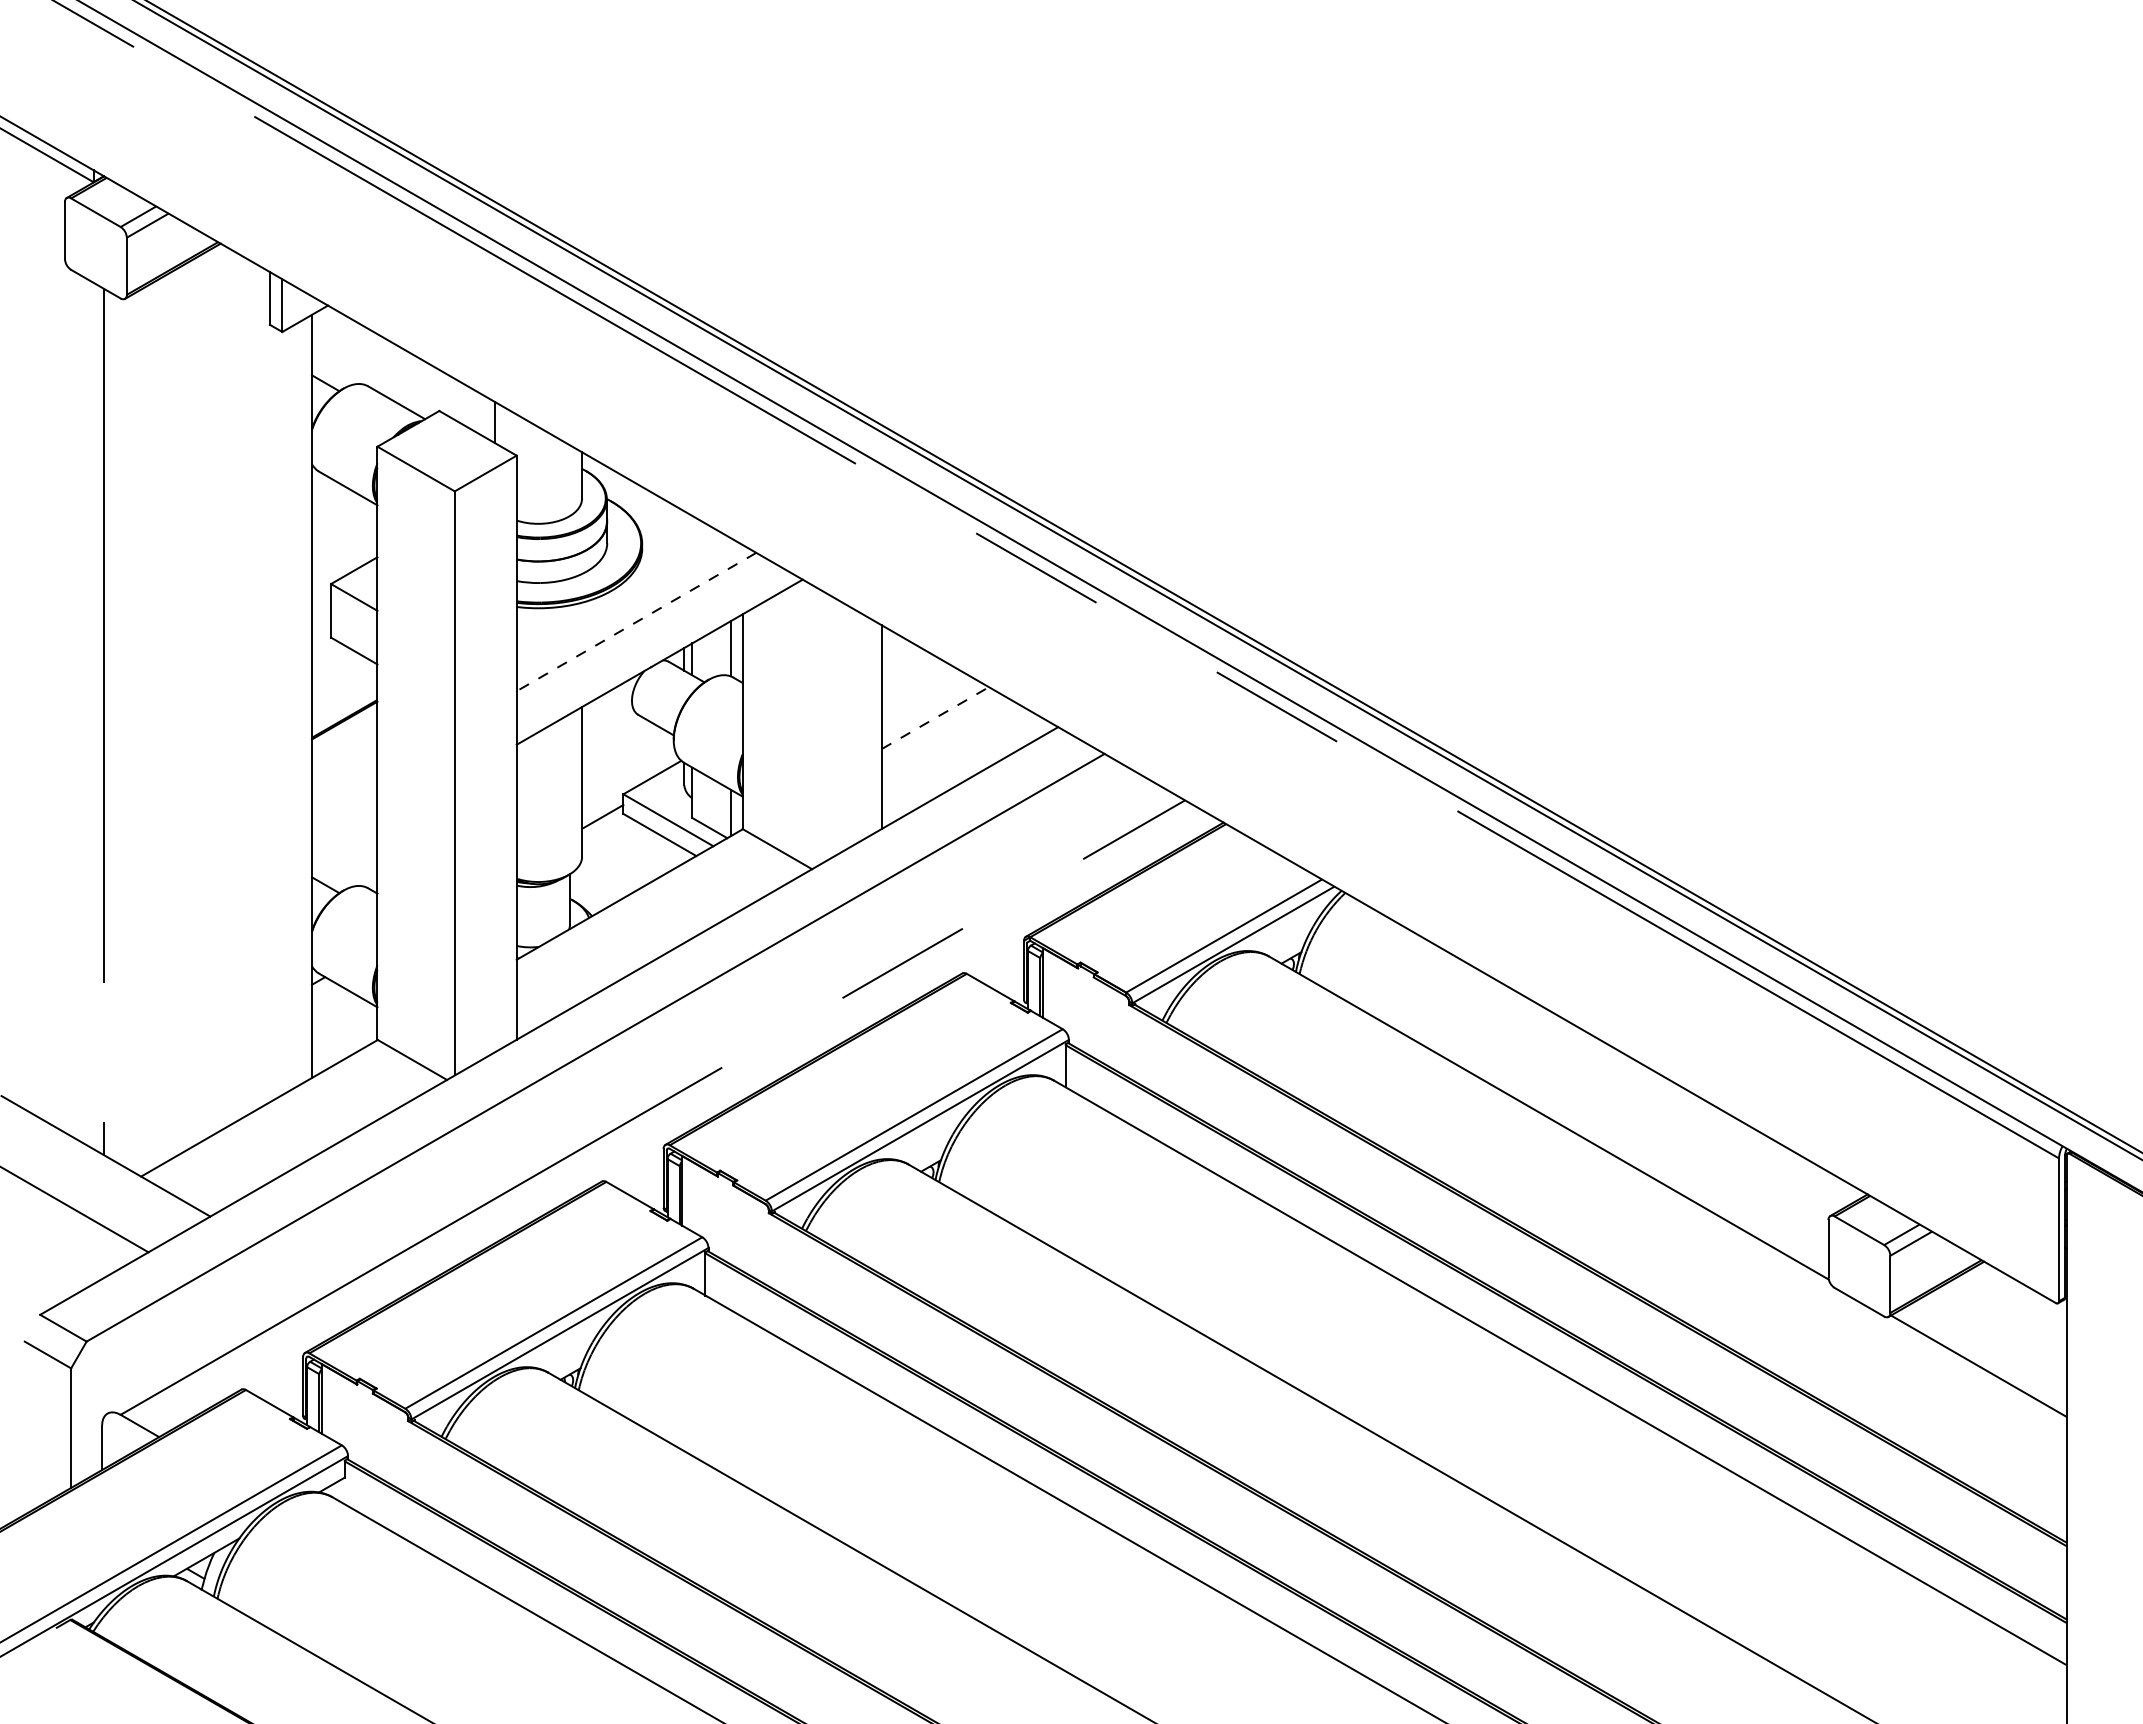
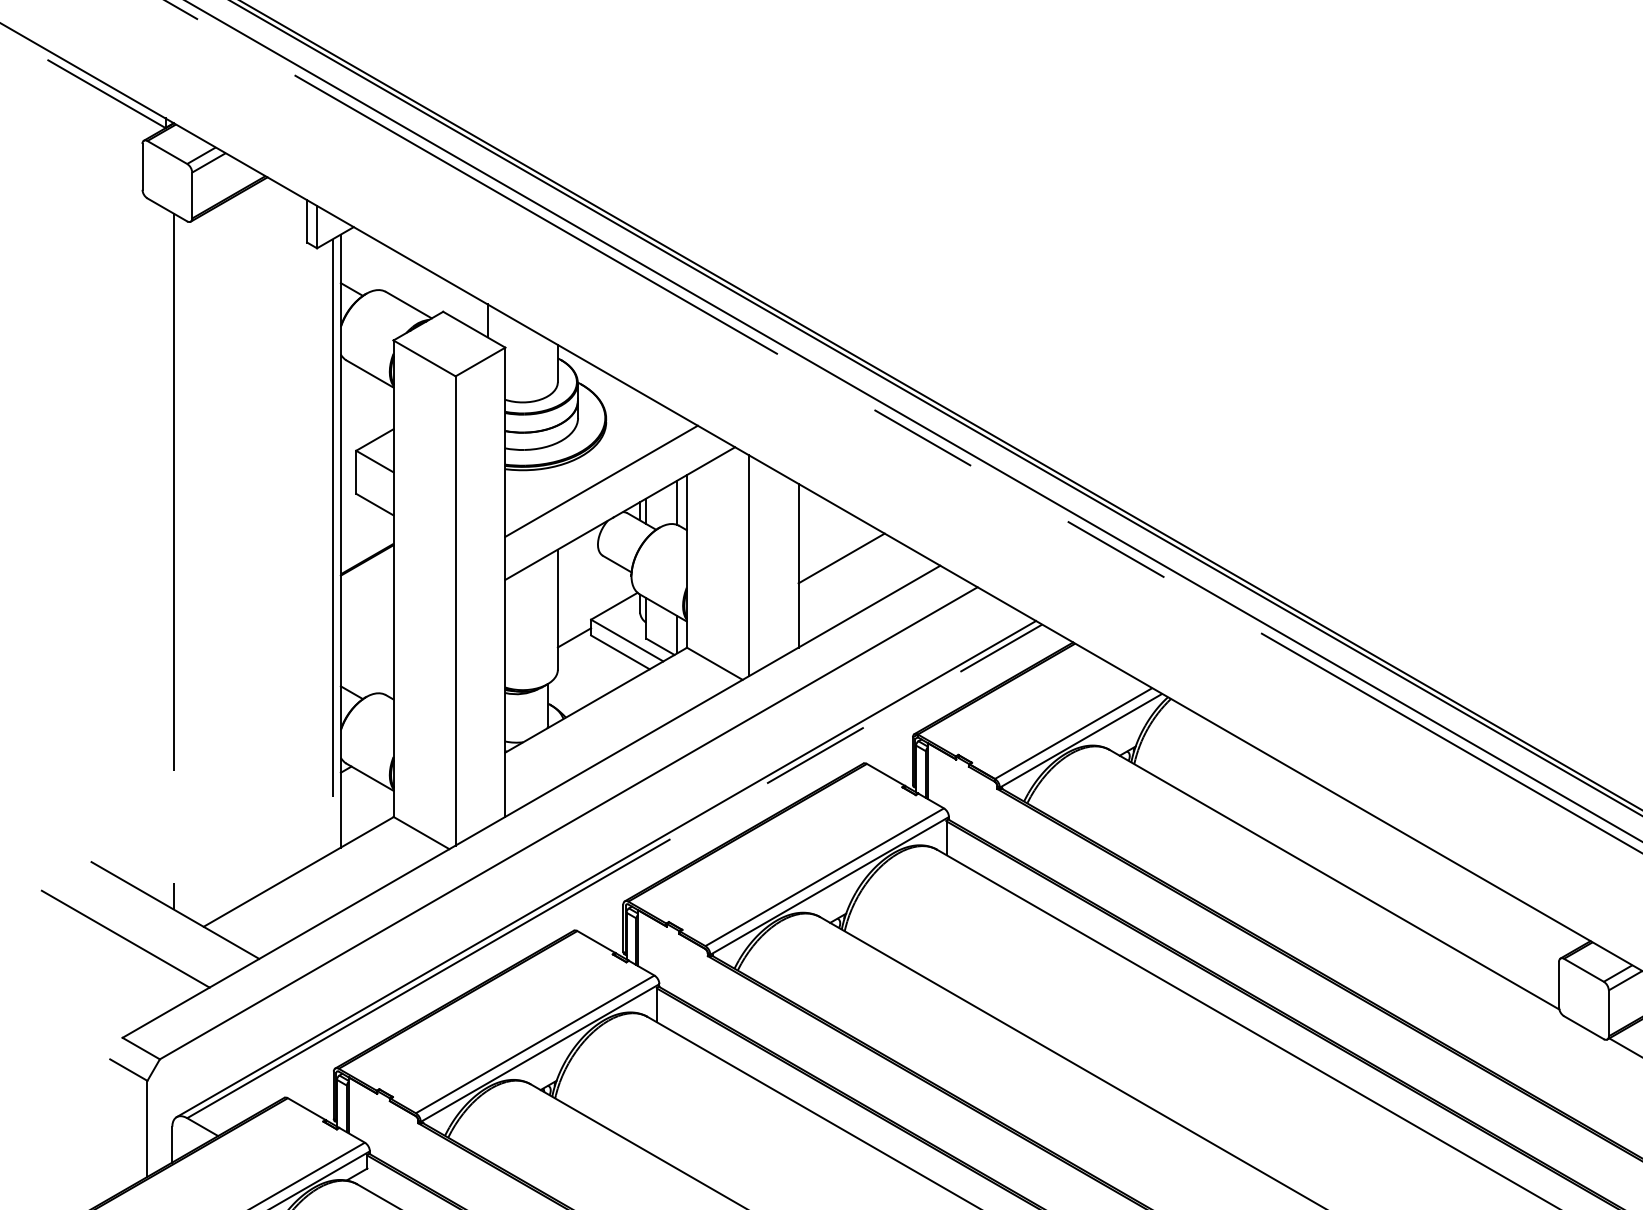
line: (636, 622) -> (601, 481), dashed -> solid
line: (301, 701) -> (332, 545), added
line: (935, 718) -> (841, 558), dashed -> solid
line: (819, 726) -> (748, 565), added
line: (642, 1104) -> (606, 868), added

